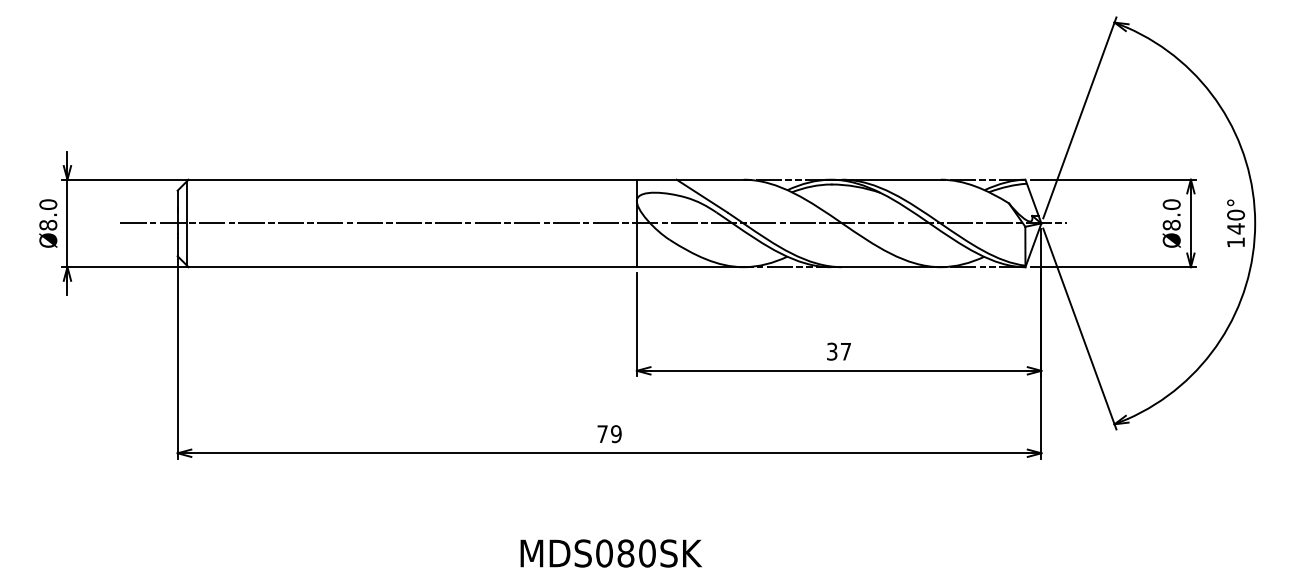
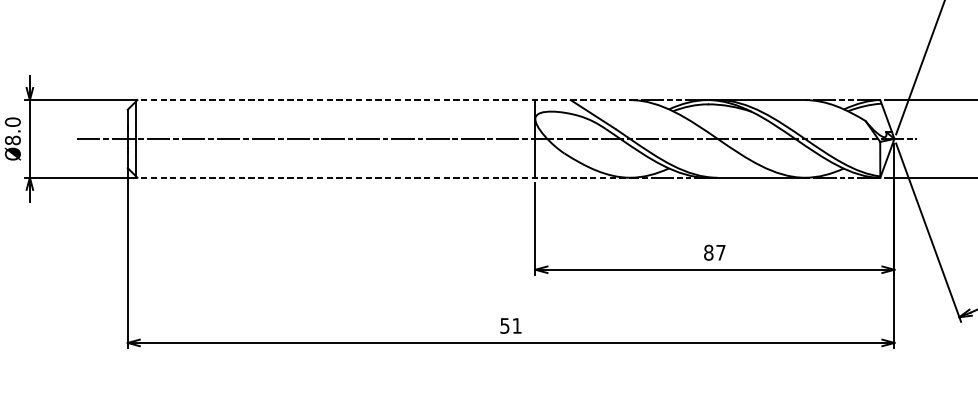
line: (468, 179) -> (385, 99), solid -> dashed
line: (468, 267) -> (385, 178), solid -> dashed
text: (832, 351) -> (709, 252), 37 -> 87
text: (609, 434) -> (511, 326), 79 -> 51

